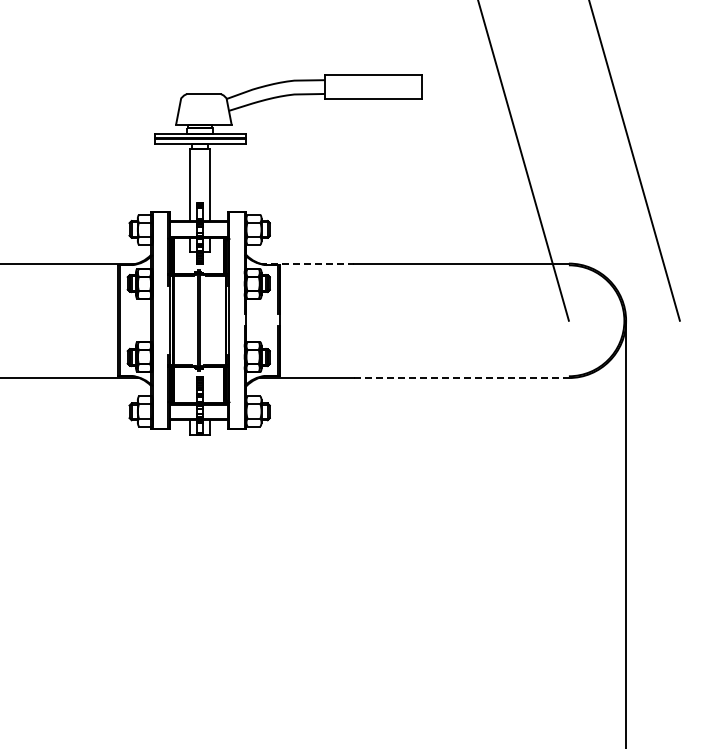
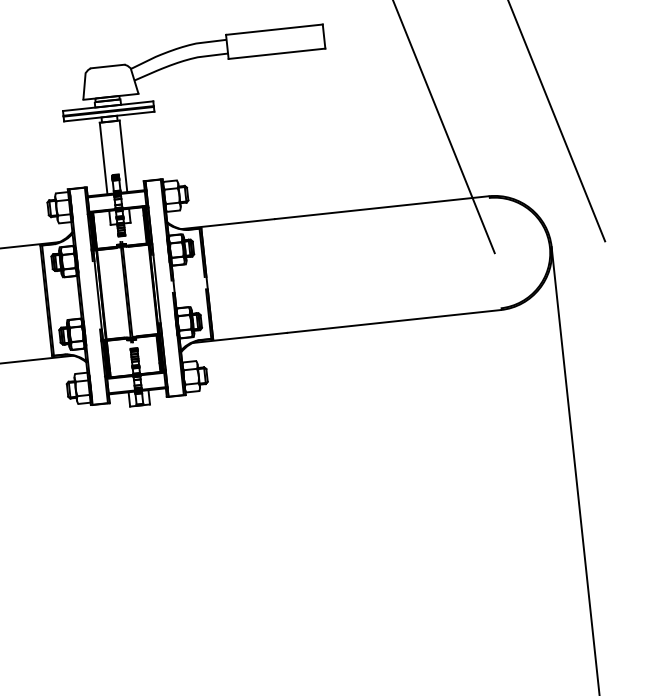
line: (307, 263) -> (228, 223), dashed -> solid
line: (461, 378) -> (394, 321), dashed -> solid

